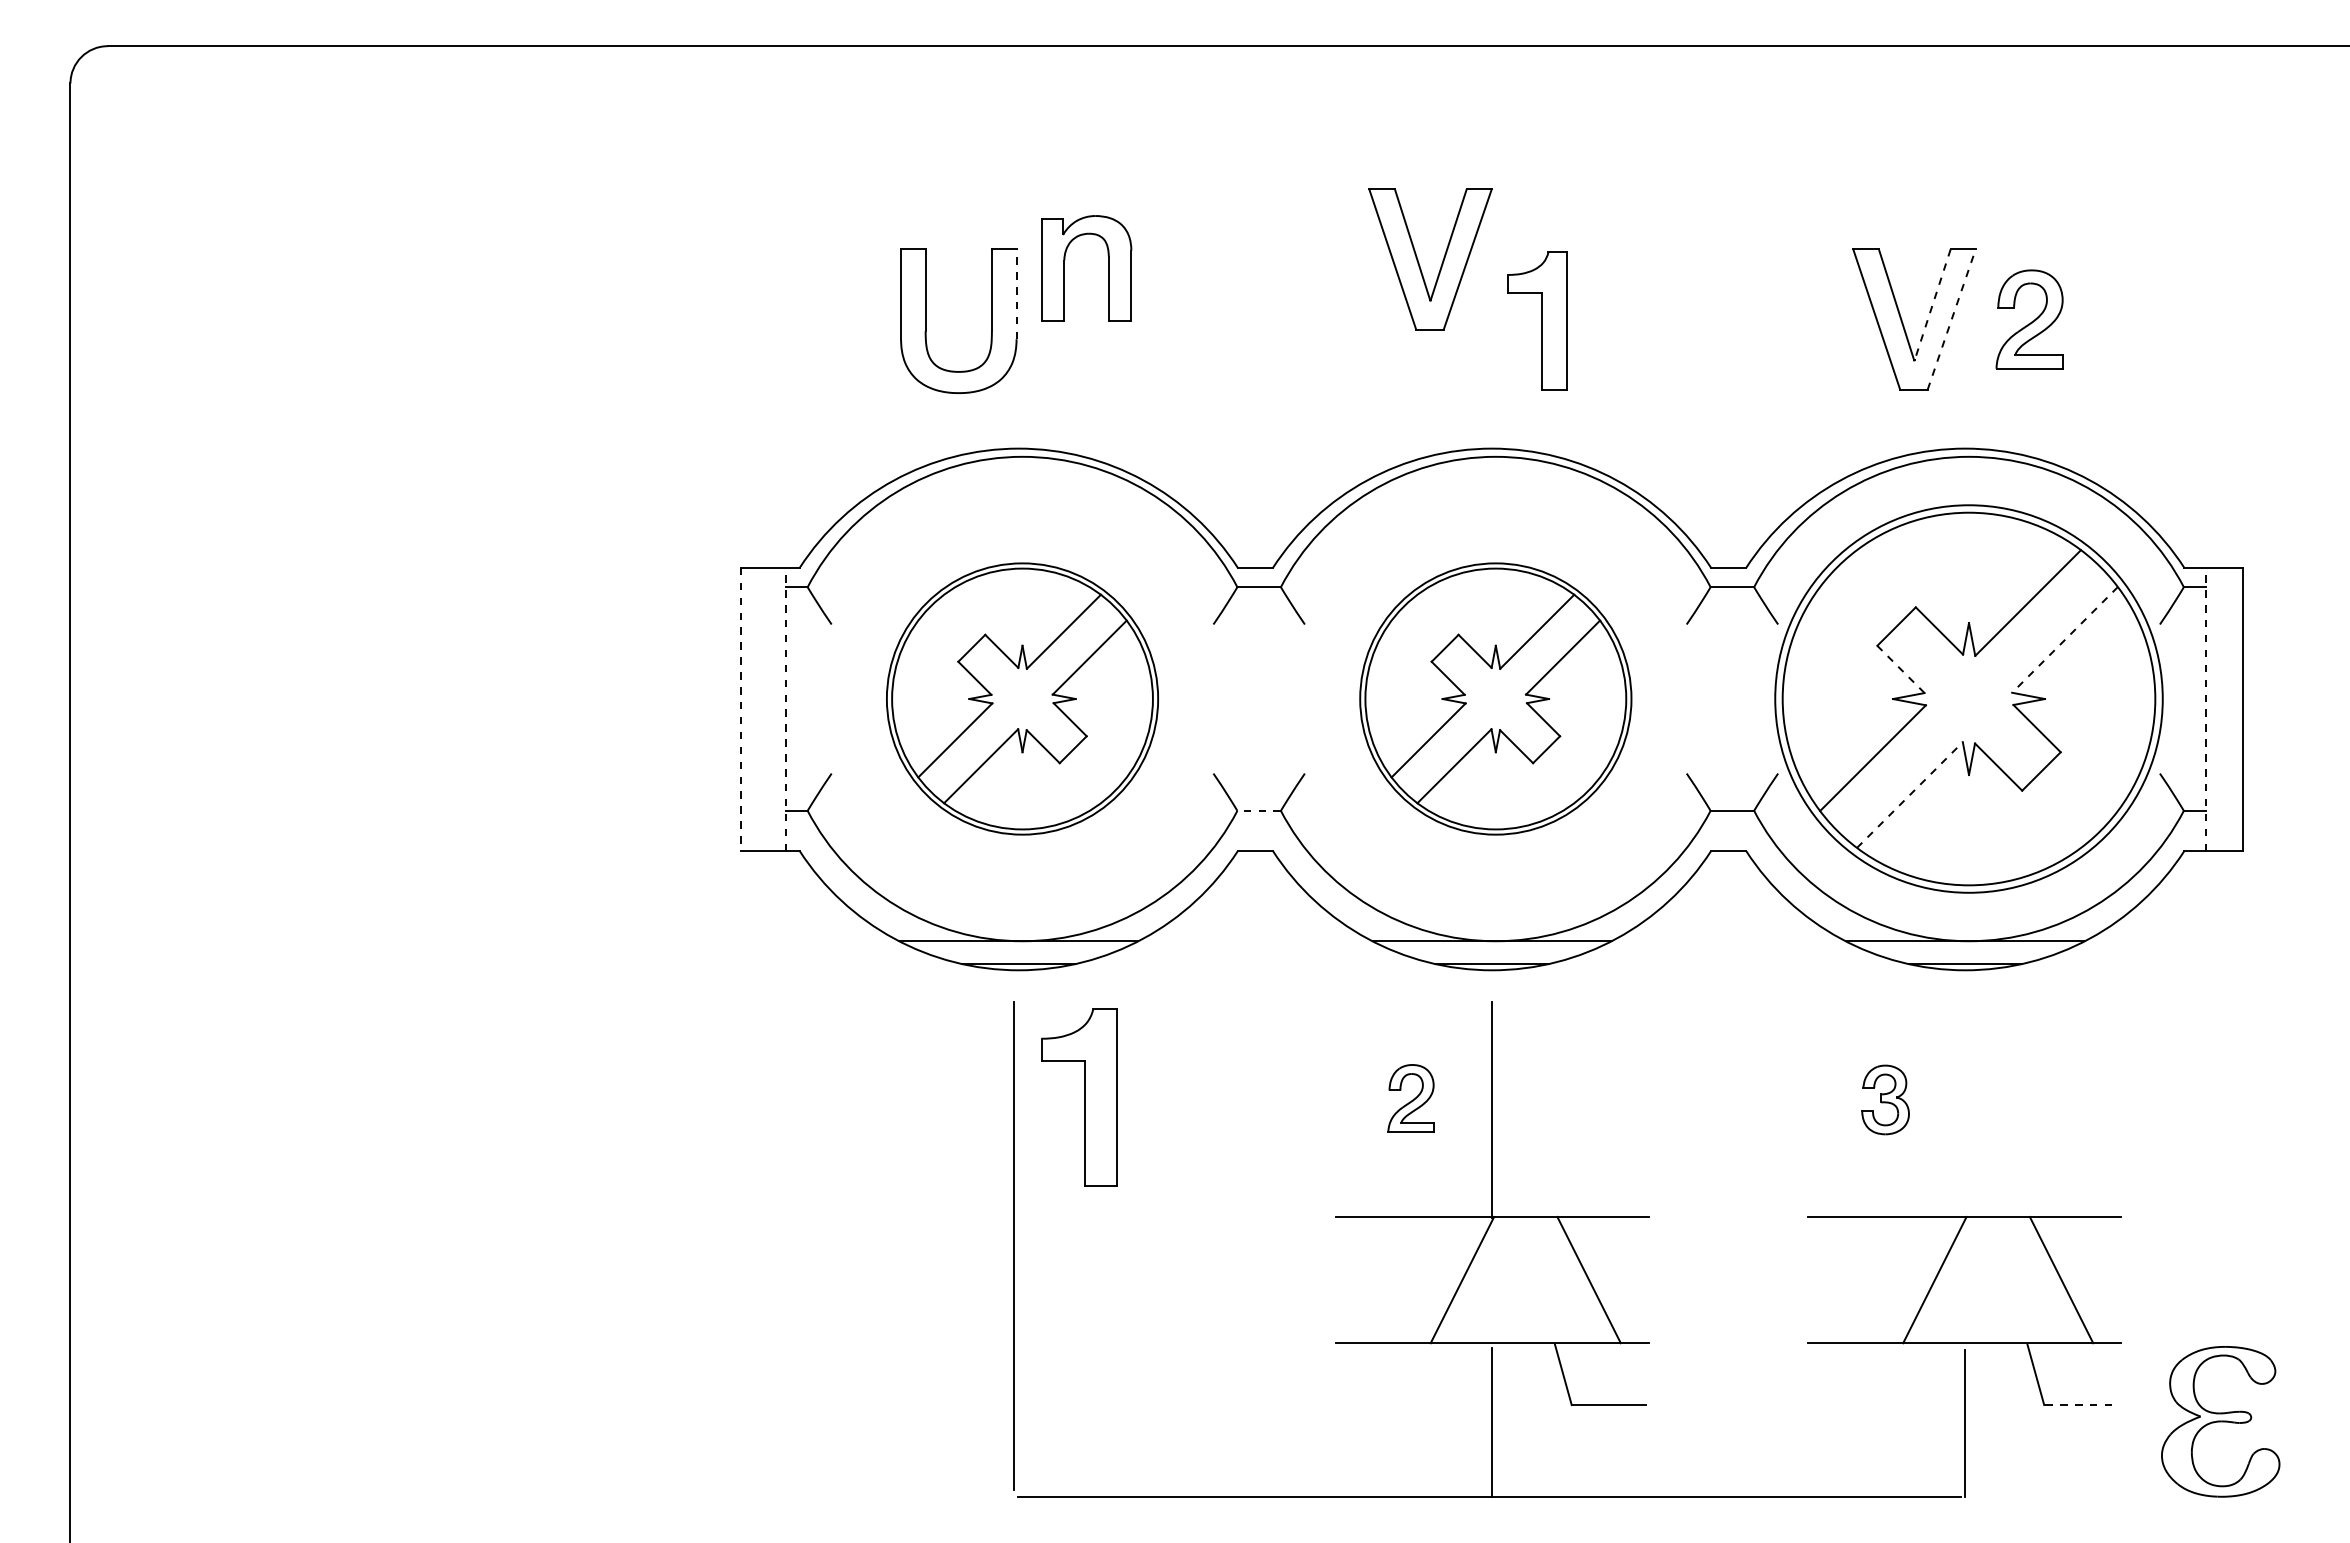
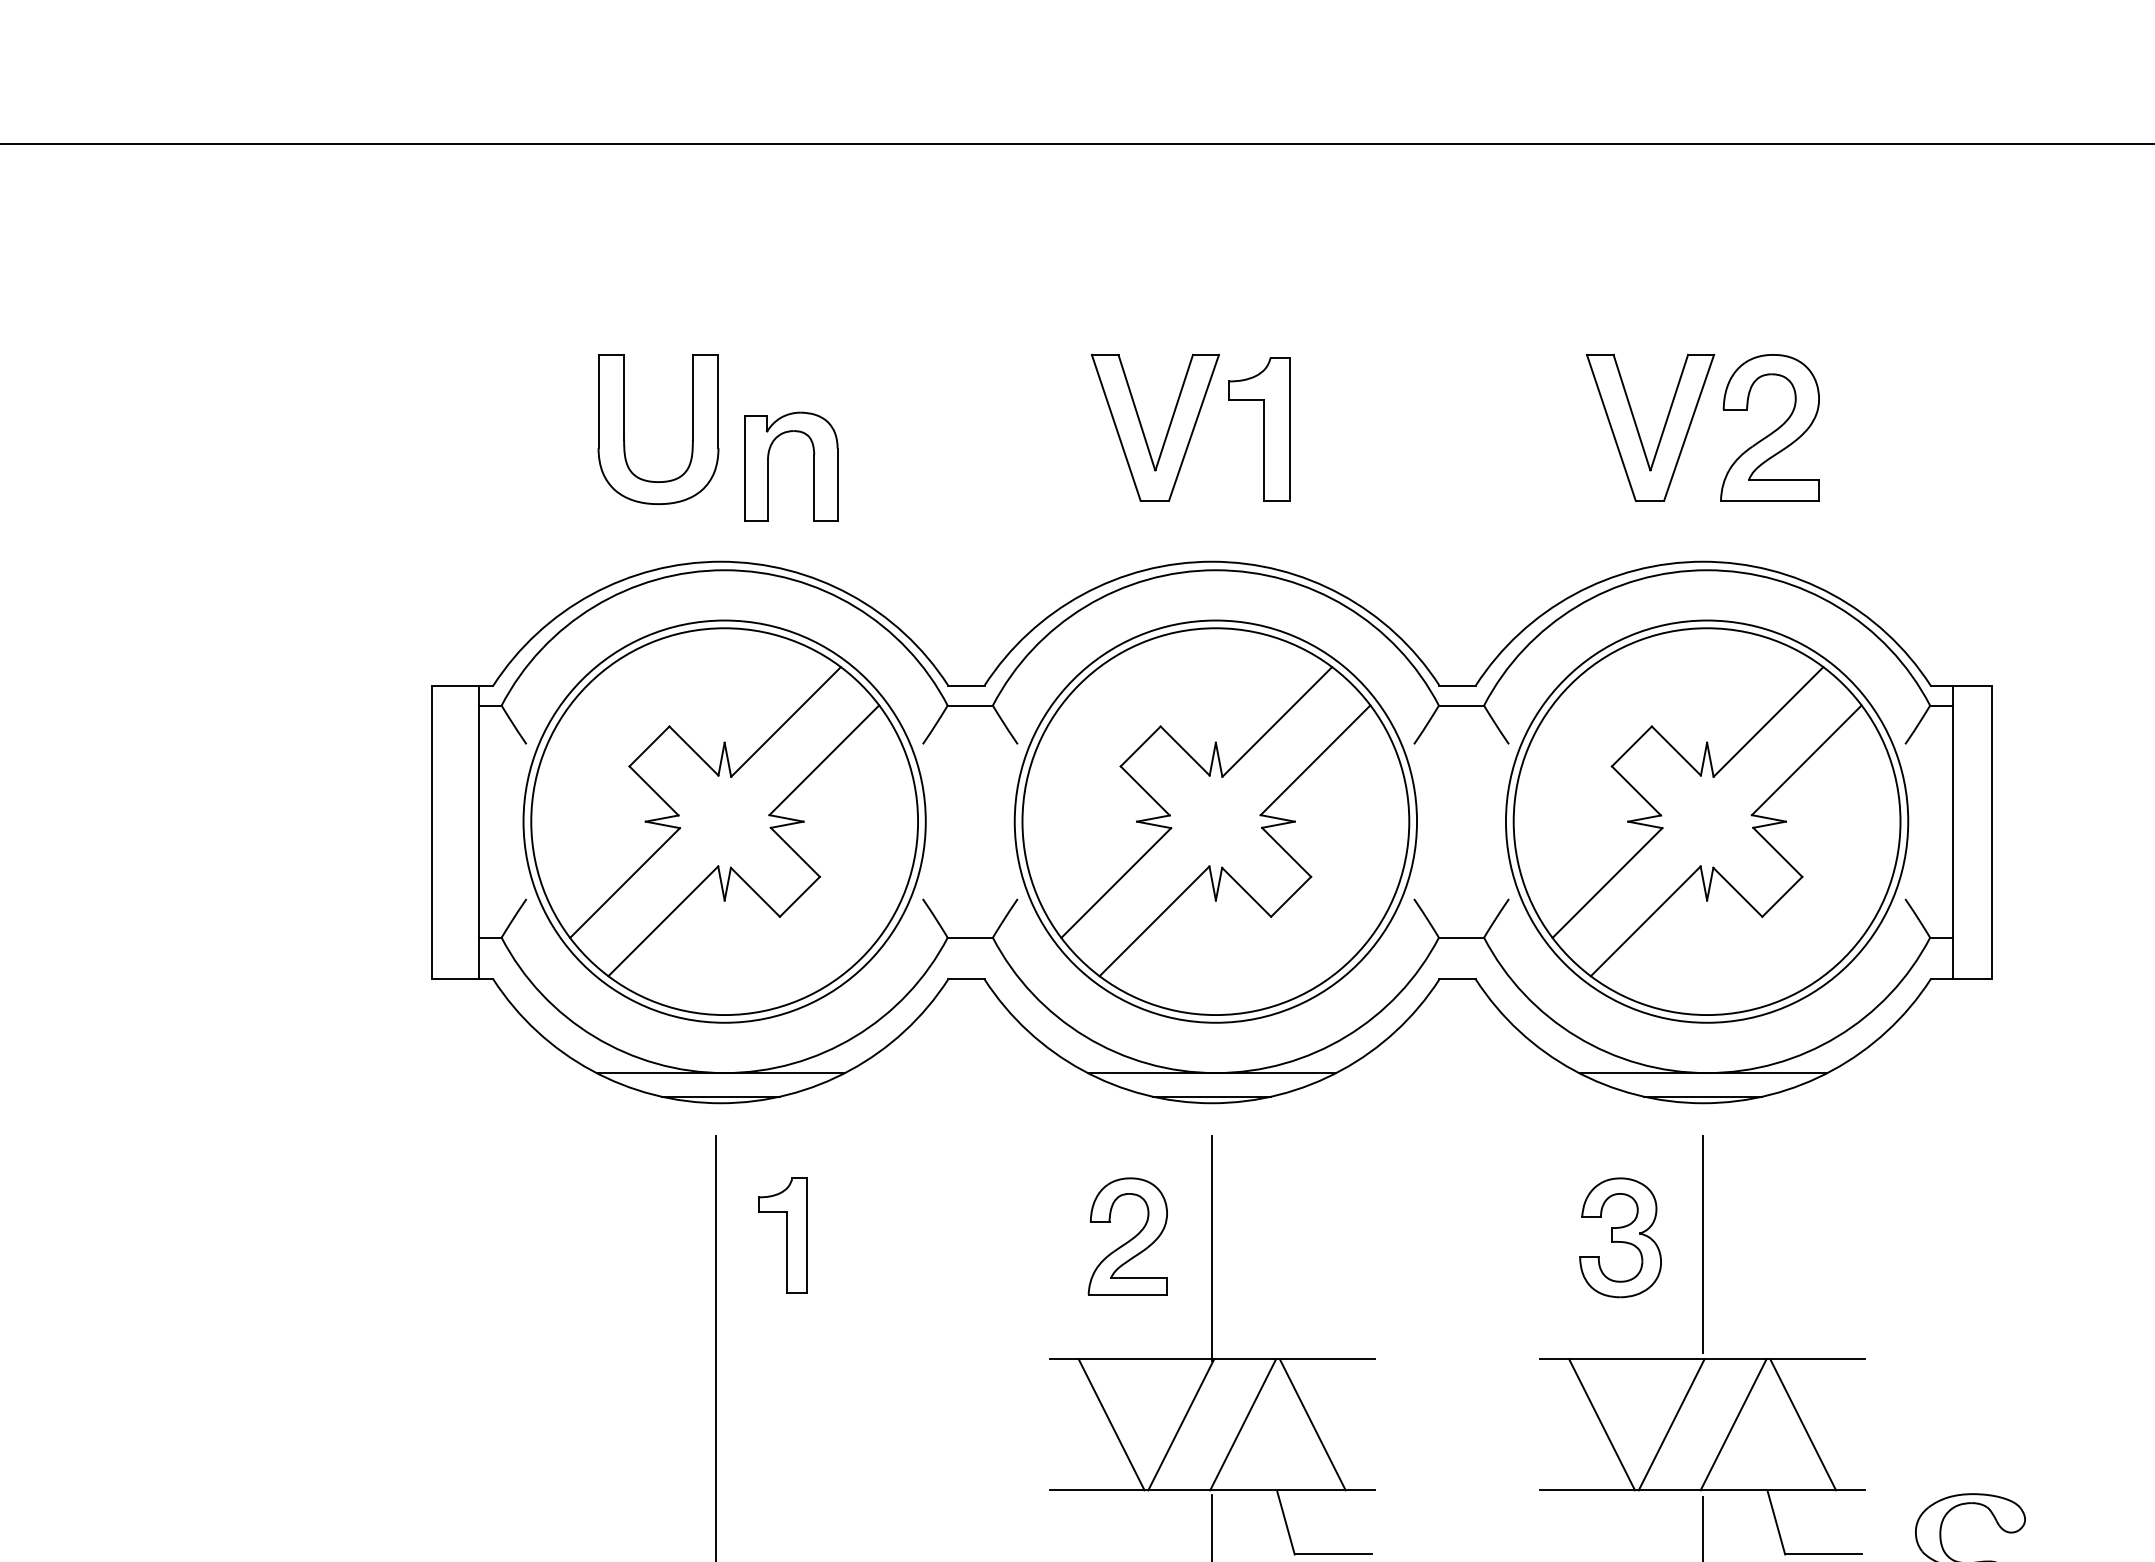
part: (1419, 262) -> (1143, 430), moved
part: (1064, 268) -> (768, 467), moved
line: (1016, 294) -> (718, 401), dashed -> solid
line: (1932, 305) -> (1669, 413), dashed -> solid
line: (1951, 319) -> (1688, 427), dashed -> solid
part: (2029, 319) -> (1769, 427), size x1.43
line: (2065, 639) -> (1807, 759), dashed -> solid
line: (1900, 669) -> (1635, 791), dashed -> solid
part: (1022, 698) -> (724, 821), size x1.43
part: (1495, 698) -> (1215, 821), size x1.43
line: (740, 709) -> (431, 832), dashed -> solid
line: (785, 709) -> (478, 832), dashed -> solid
line: (2205, 709) -> (1952, 832), dashed -> solid
line: (1909, 795) -> (1645, 921), dashed -> solid
line: (1259, 810) -> (970, 937), dashed -> solid
part: (1078, 1097) -> (782, 1235), size x0.62
part: (1410, 1098) -> (1127, 1236), size x1.67
part: (1885, 1099) -> (1620, 1237), size x1.67
line: (1964, 1106) -> (1702, 1244), added
line: (1395, 1279) -> (1111, 1424), added
line: (1521, 1279) -> (1242, 1424), added
line: (1867, 1279) -> (1601, 1424), added
line: (1994, 1279) -> (1733, 1424), added
line: (2081, 1405) -> (1823, 1554), dashed -> solid

